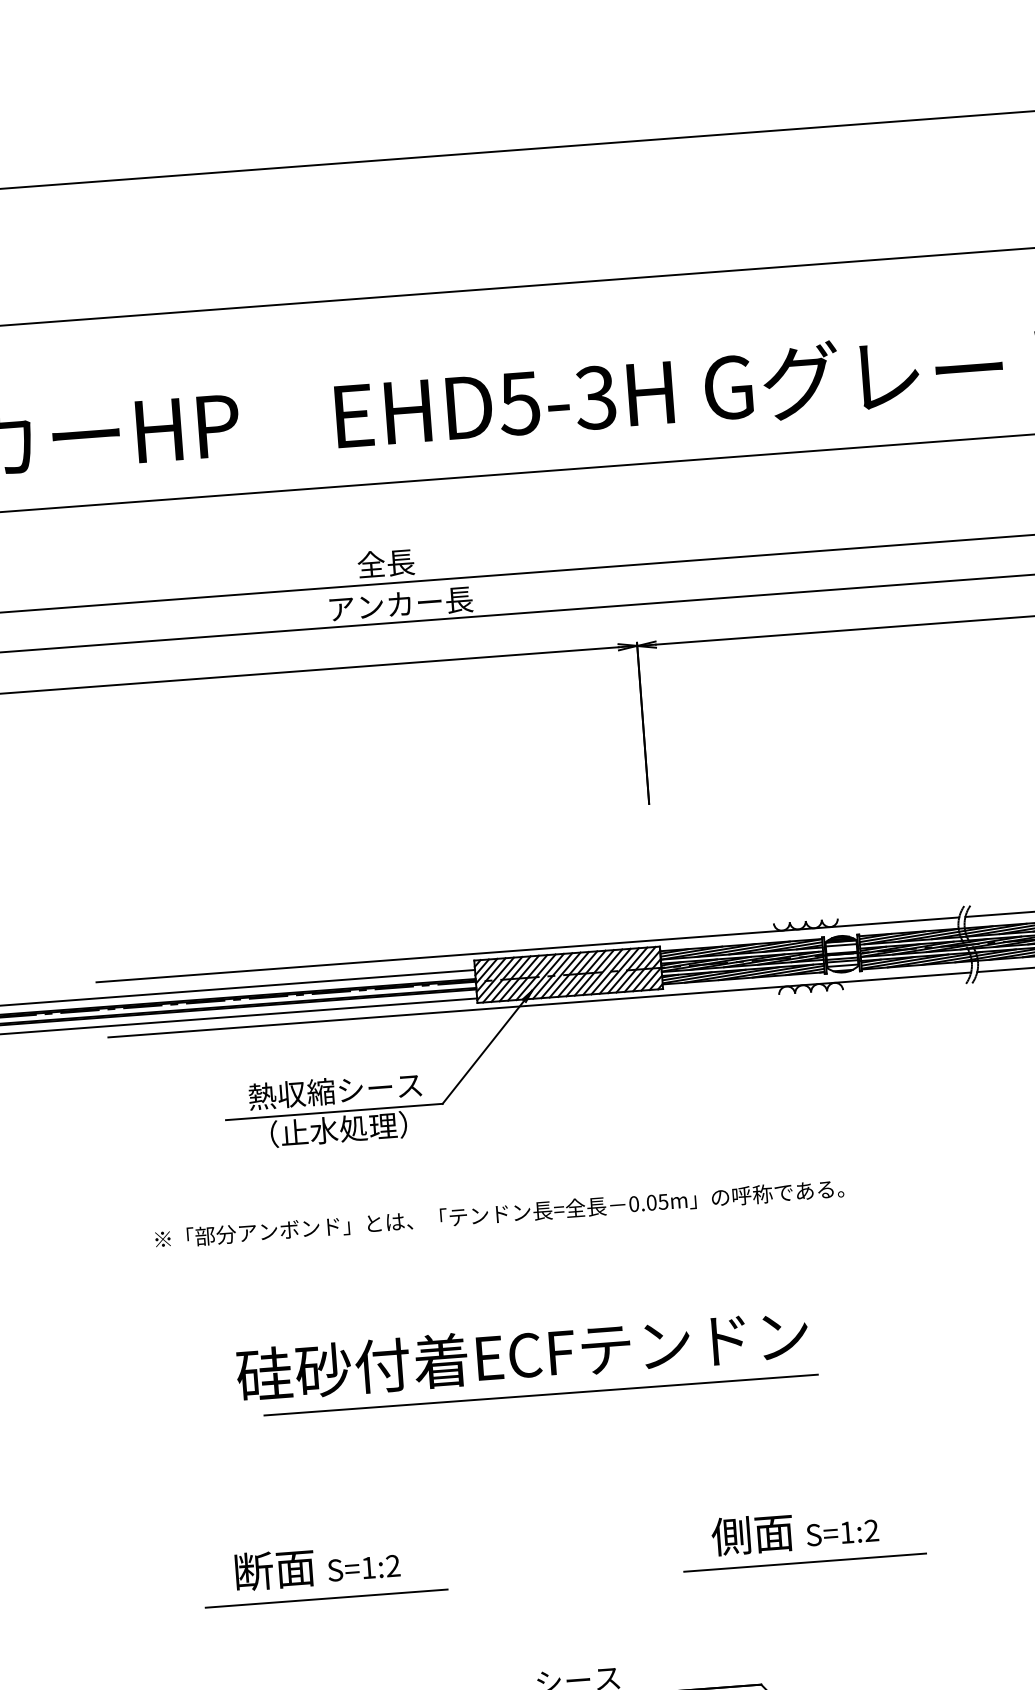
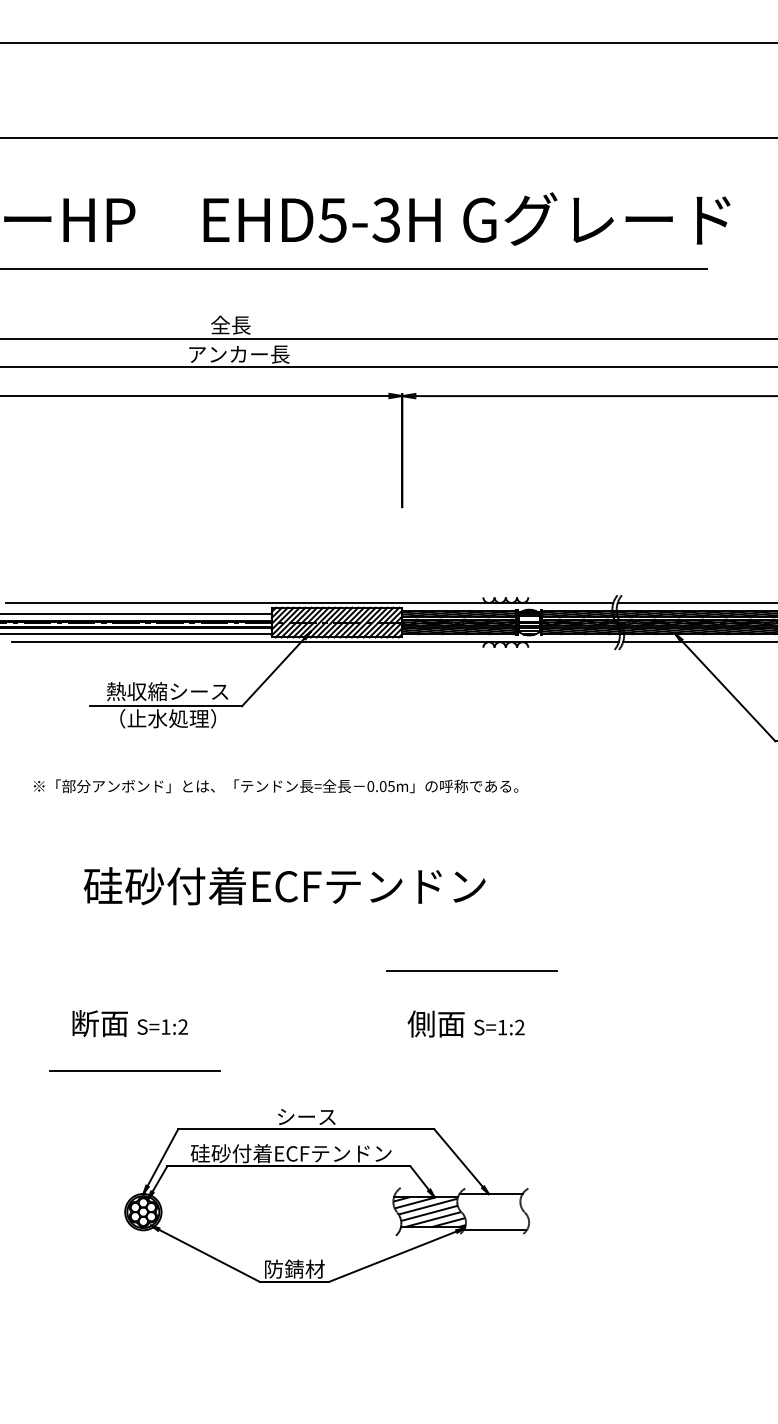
line: (540, 1394) -> (295, 914), removed
line: (804, 1561) -> (471, 970), moved
line: (326, 1597) -> (134, 1070), moved

